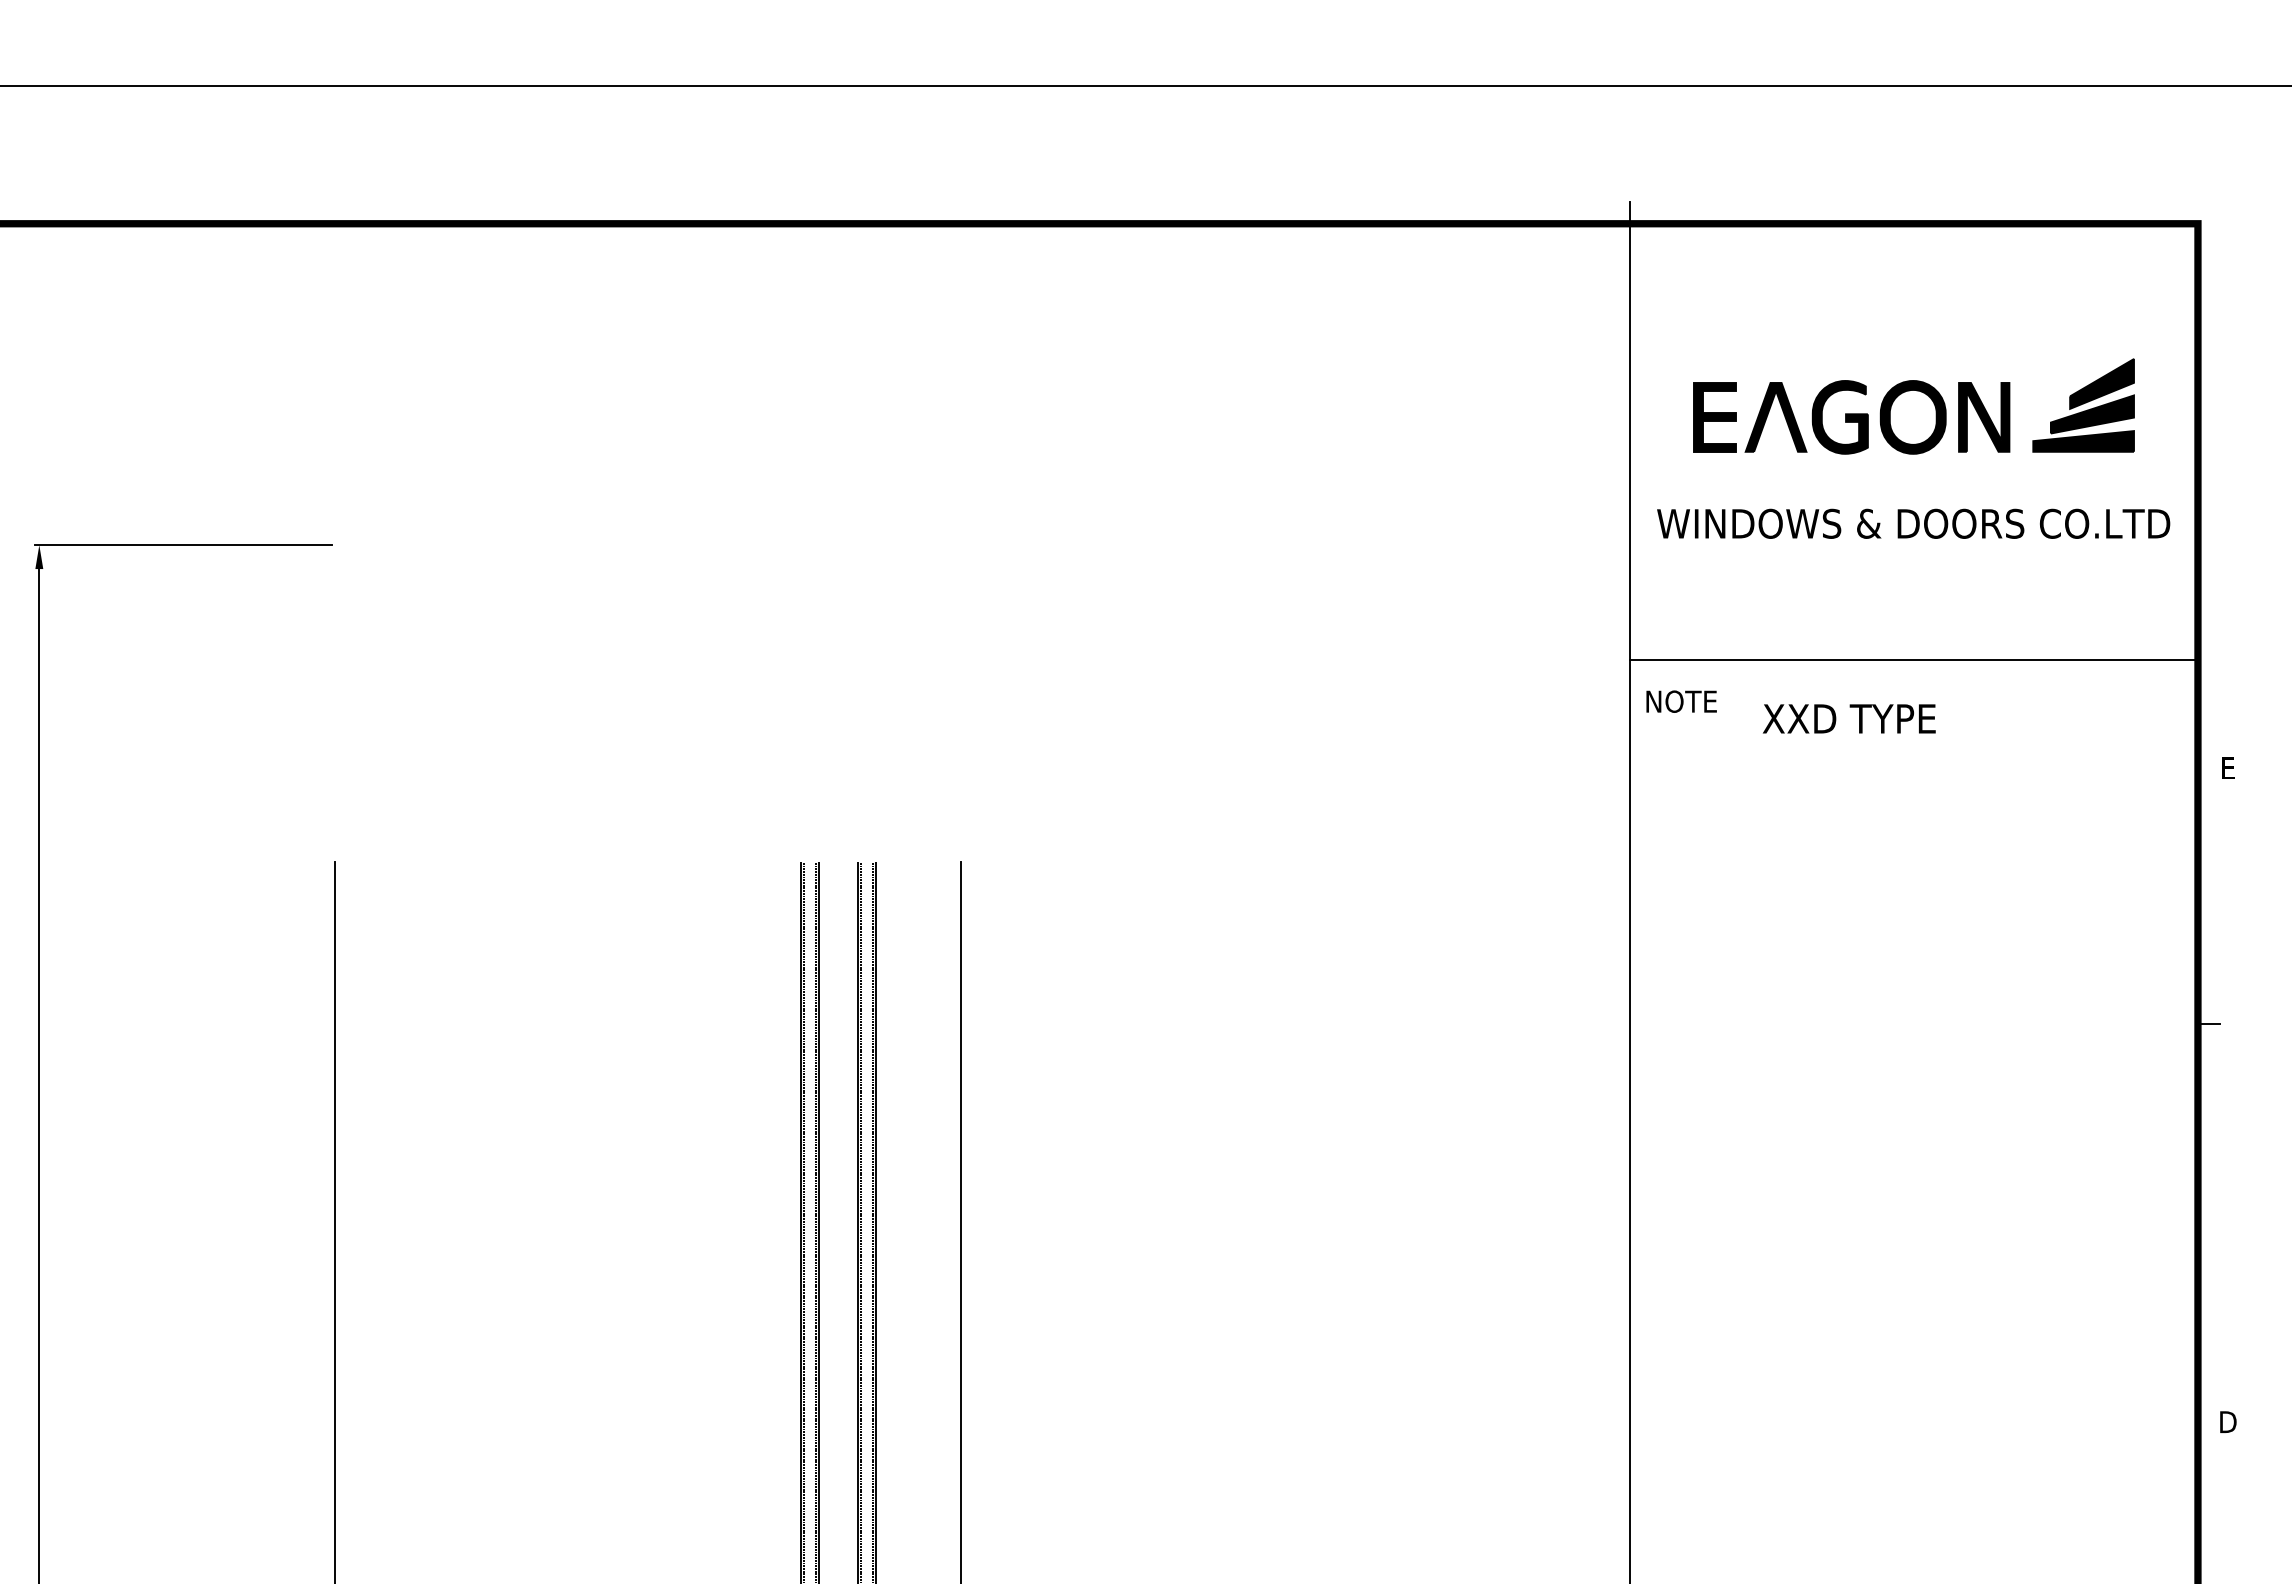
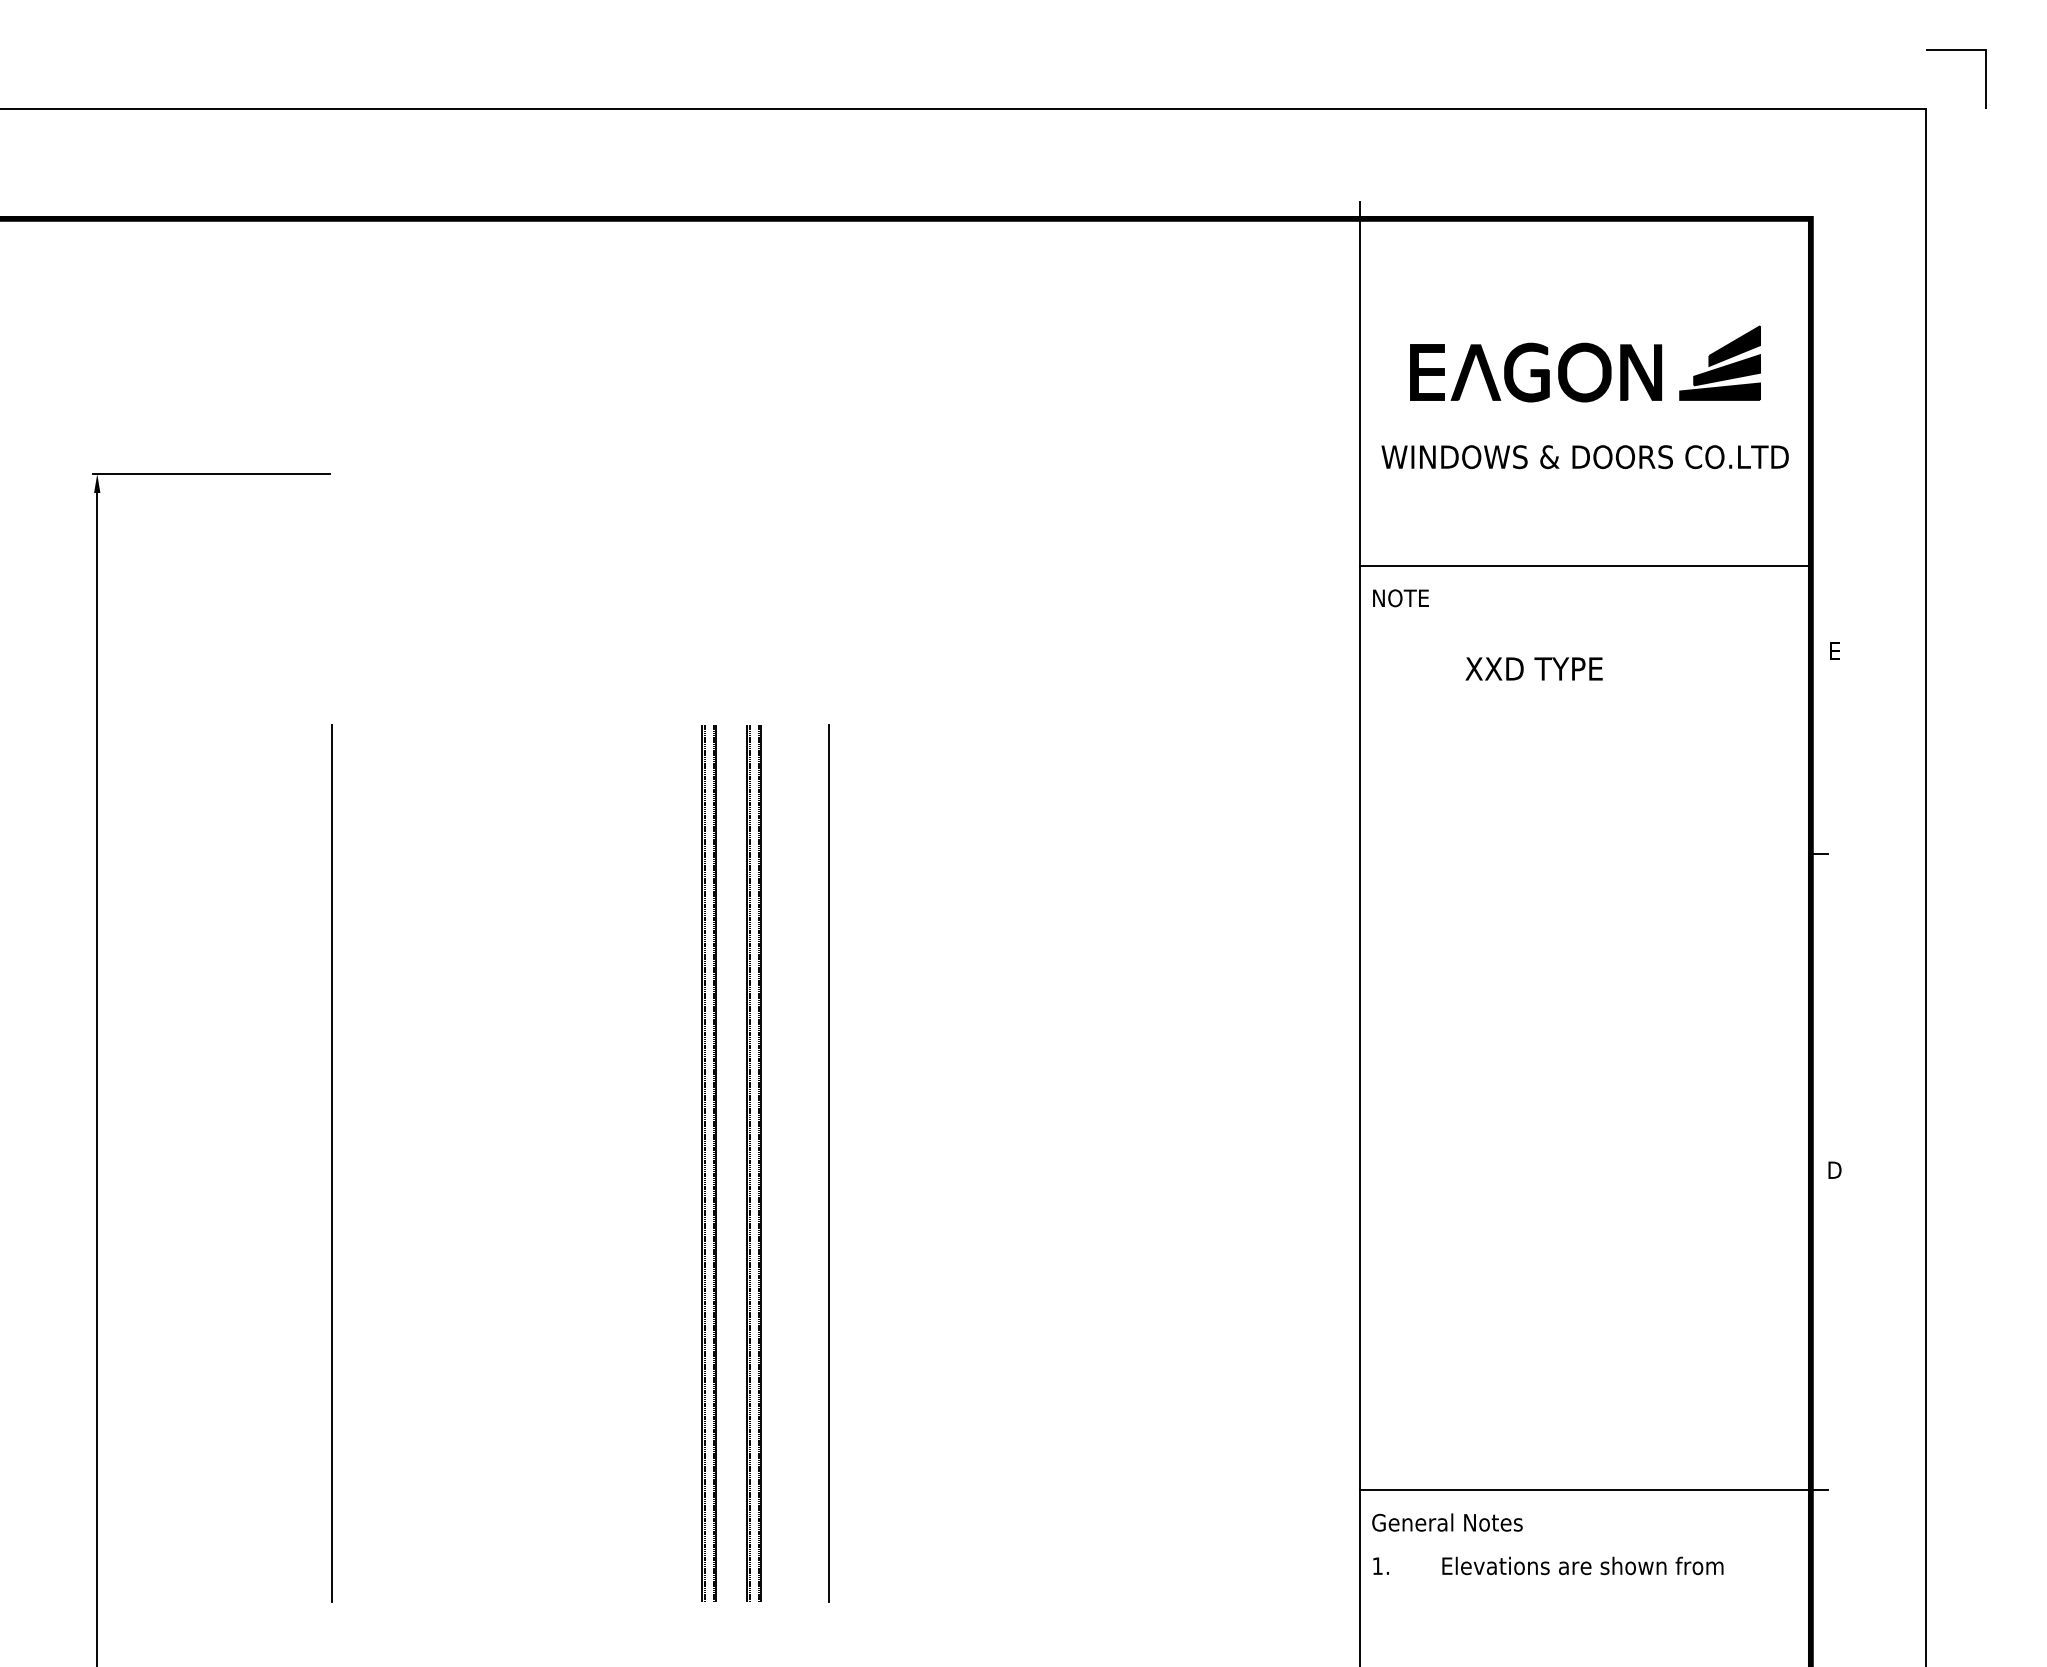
text: (1848, 718) -> (1533, 668), moved

